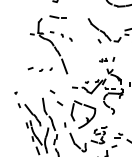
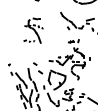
part: (50, 44) -> (33, 30), size x0.6

